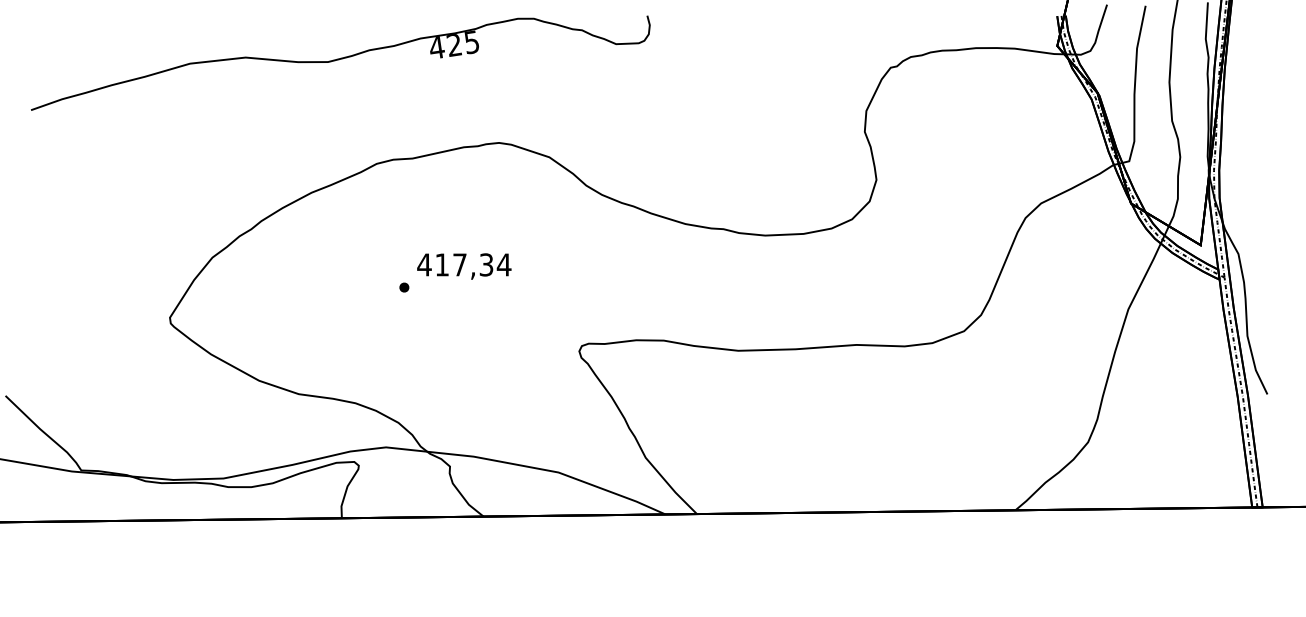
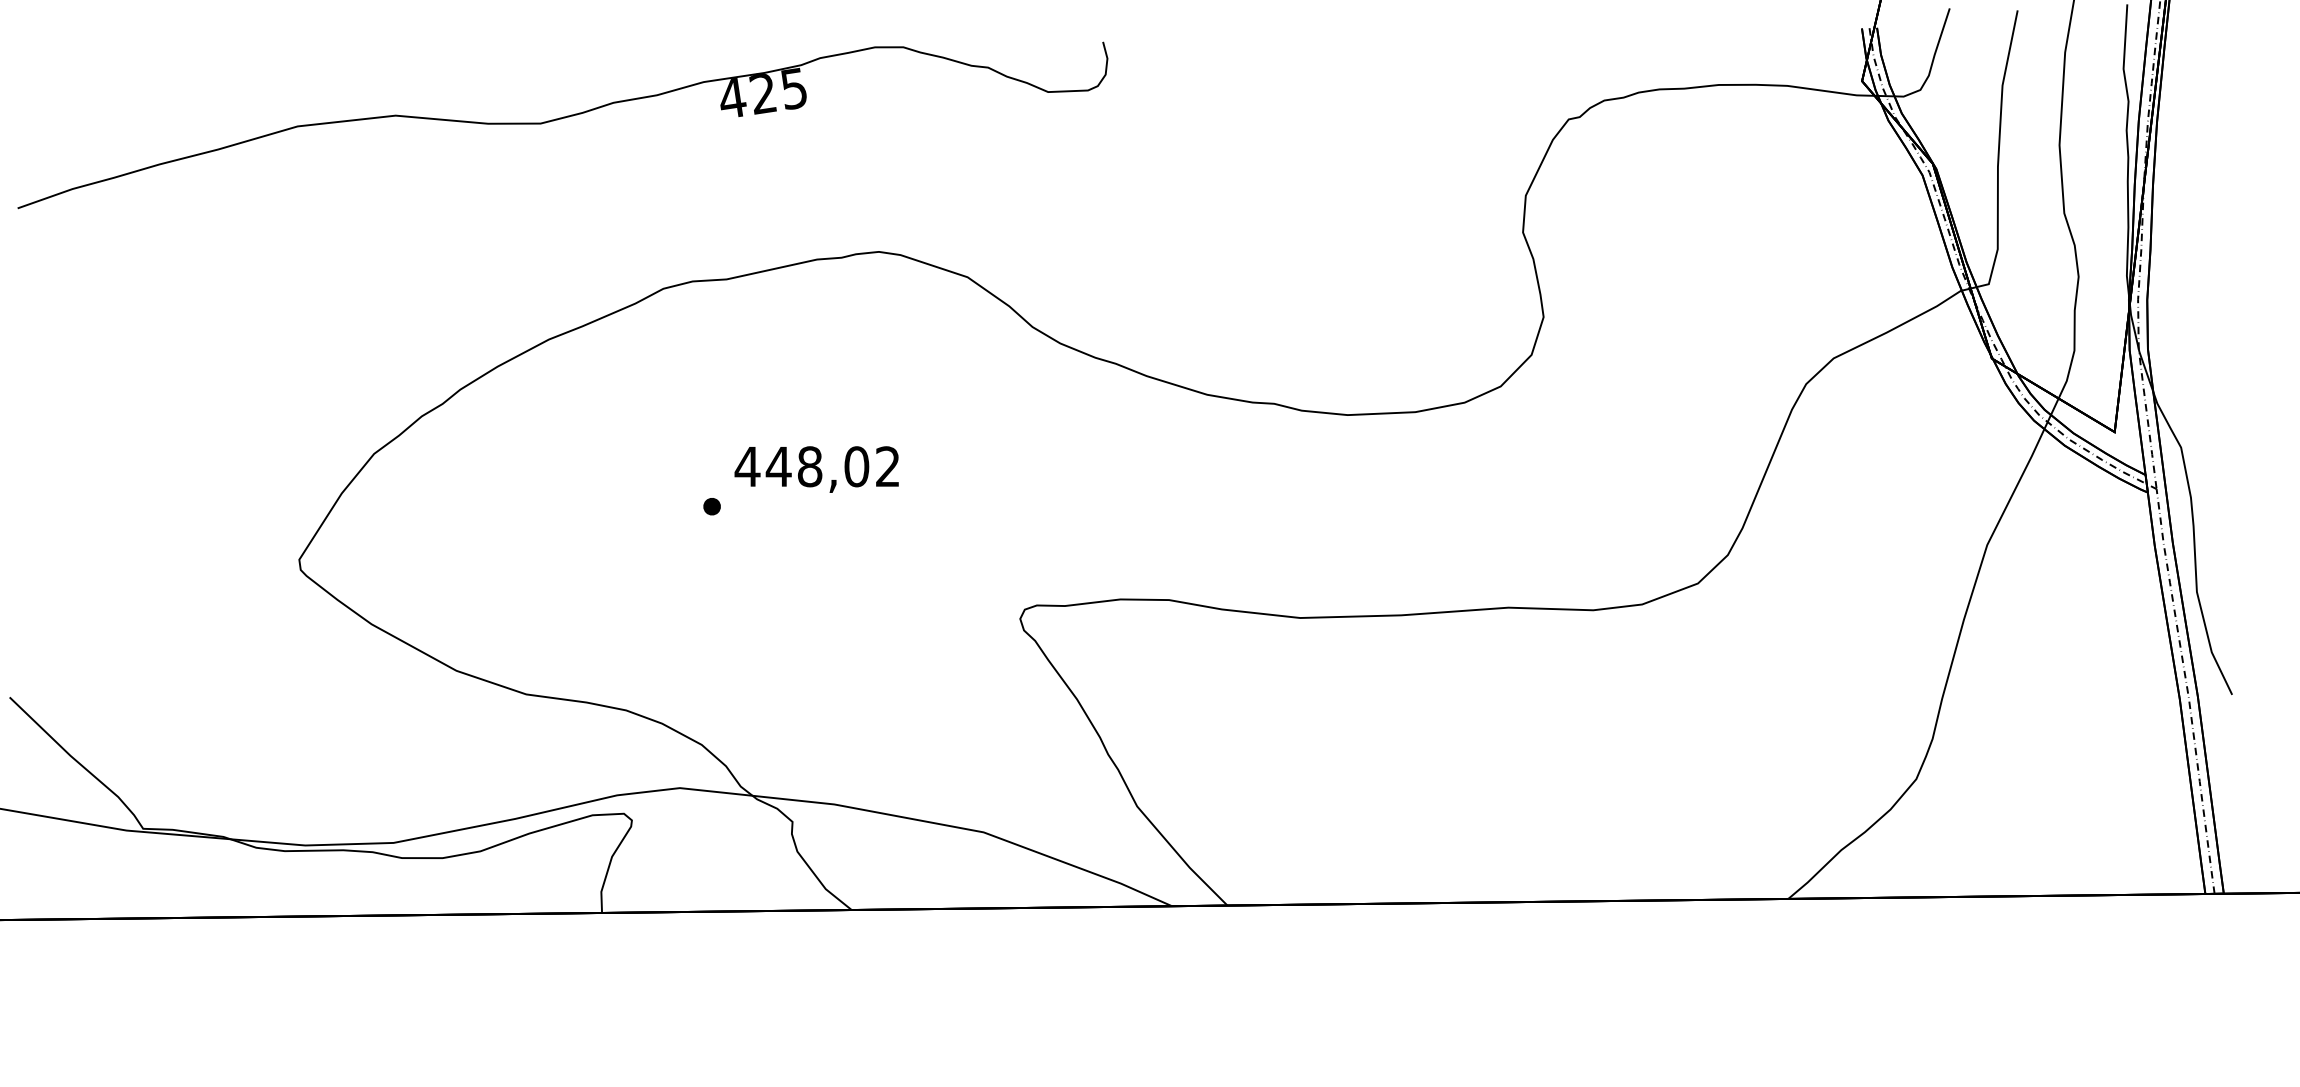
part: (340, 62) -> (562, 124), moved
text: (472, 264) -> (832, 466), 417,34 -> 448,02

